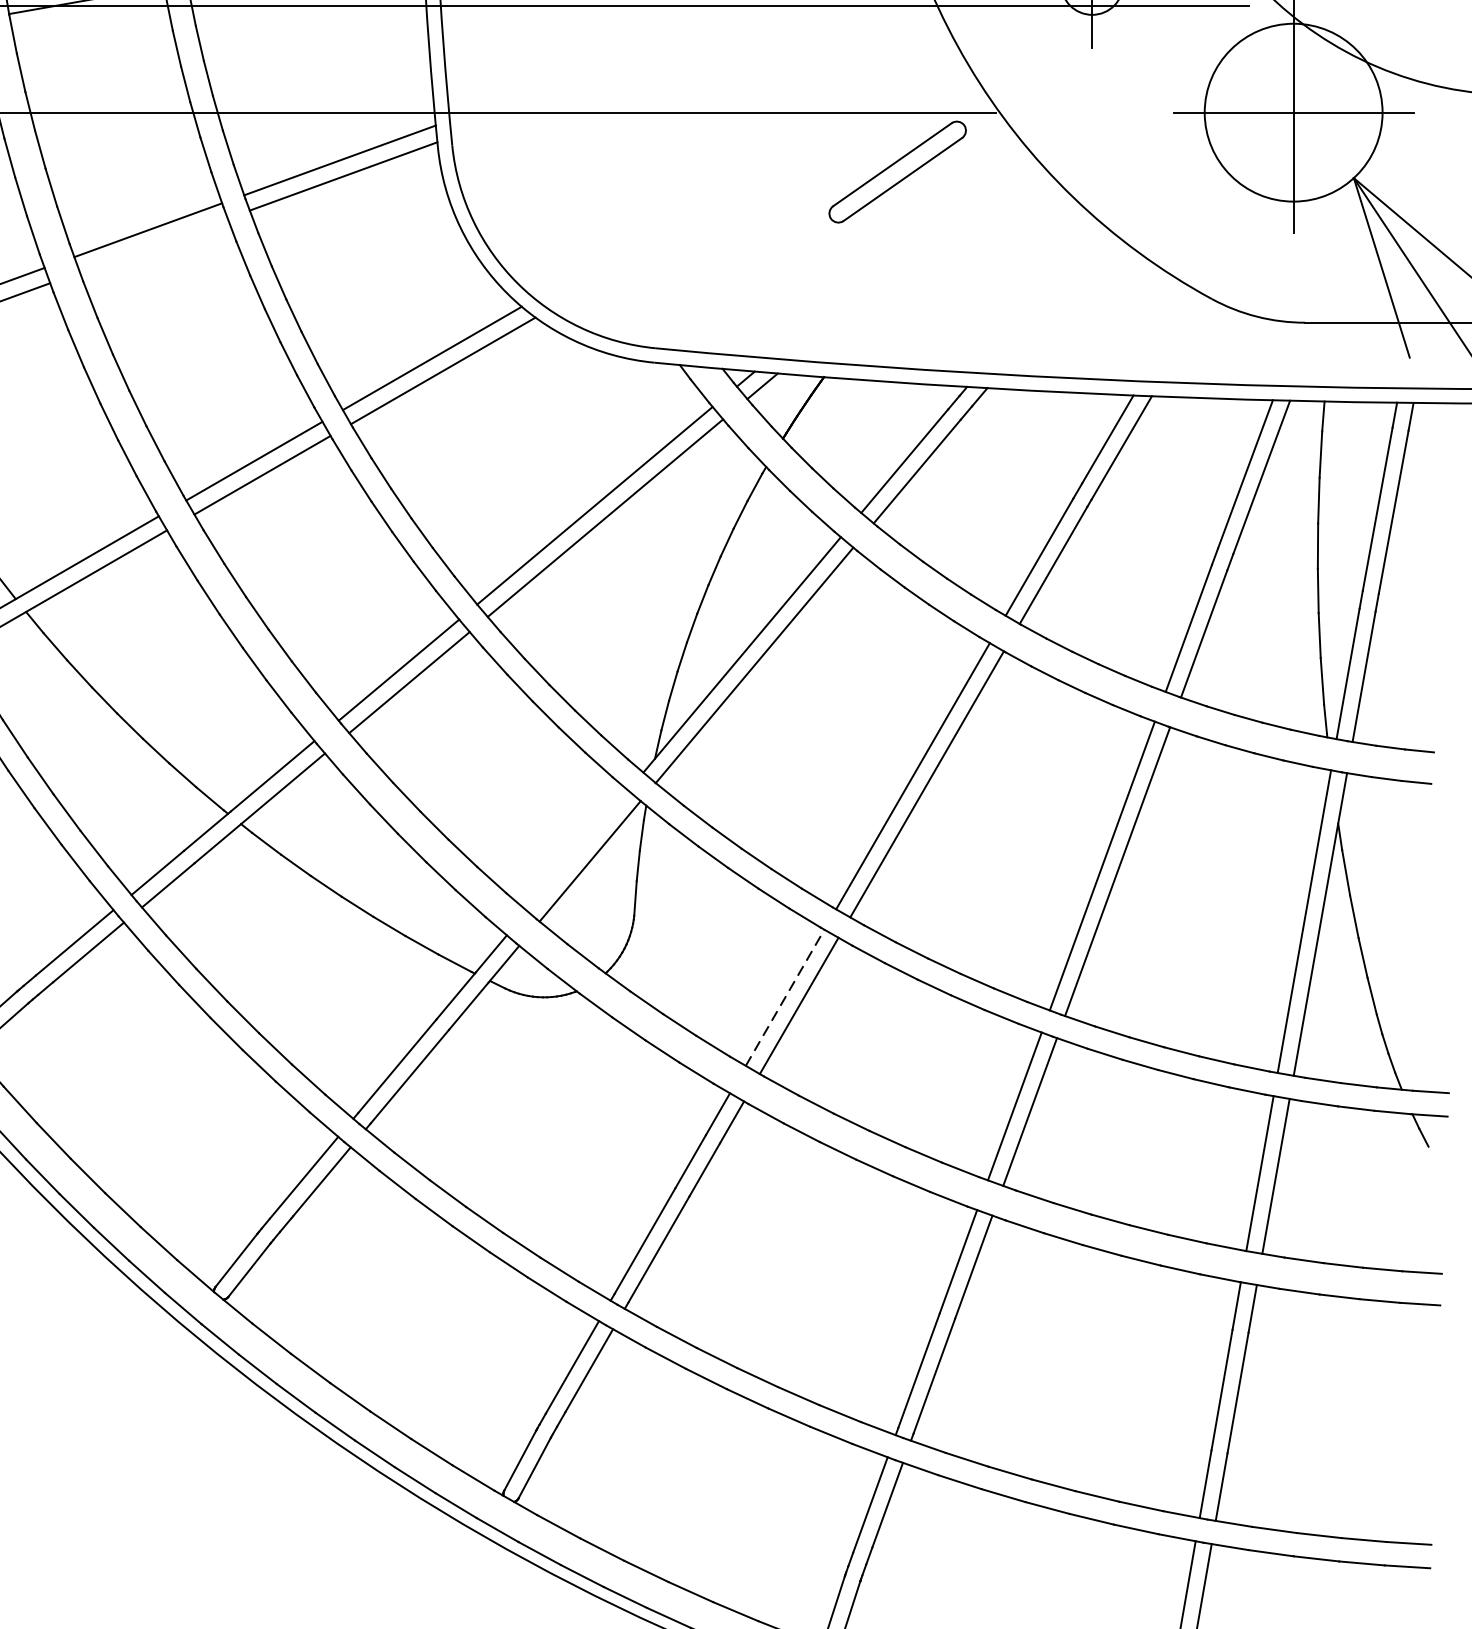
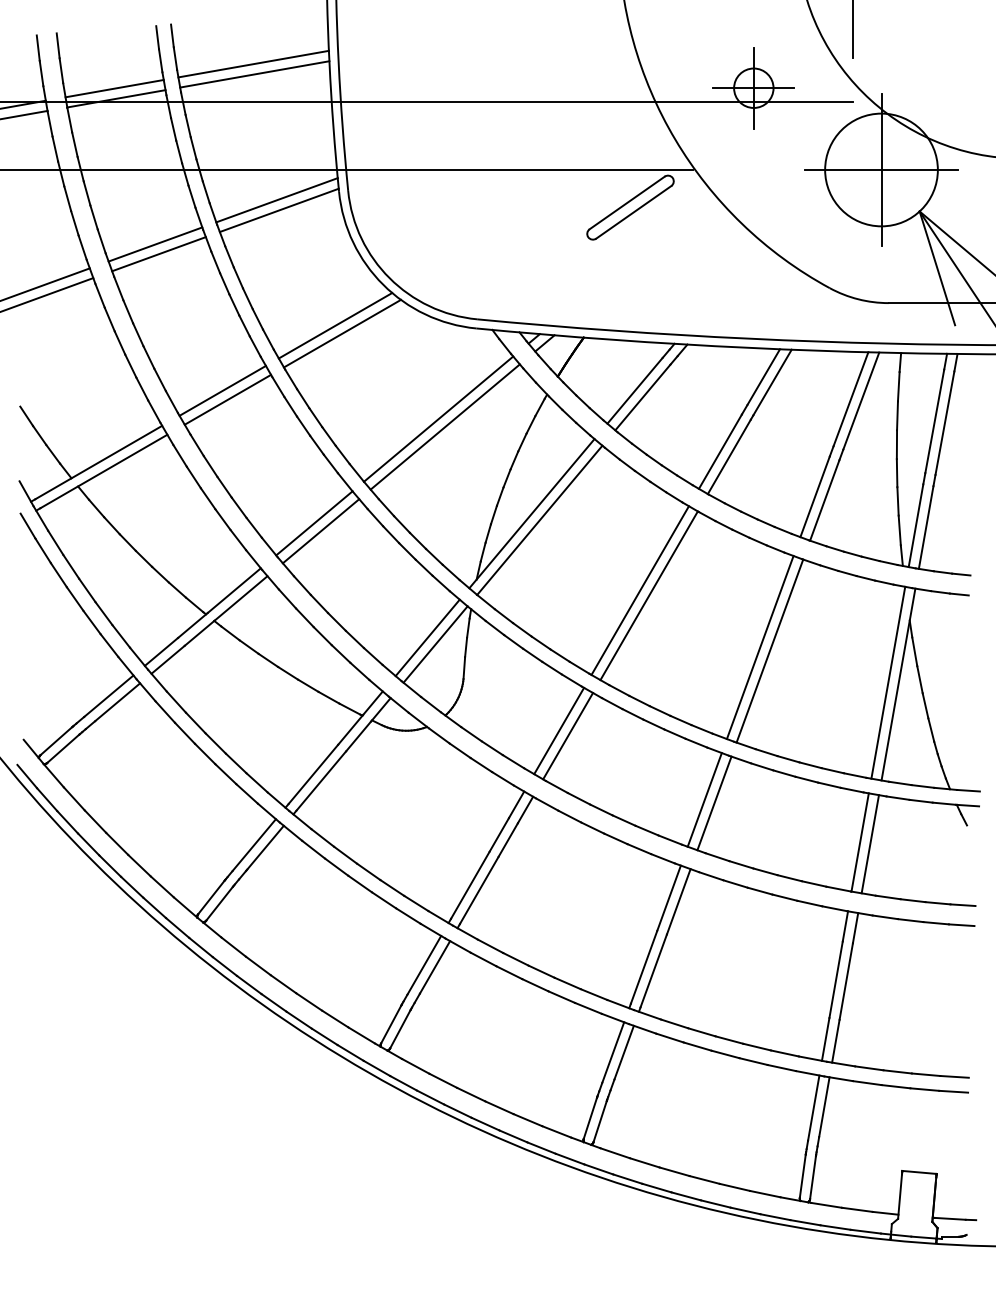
line: (153, 246) -> (158, 254), added
line: (577, 850) -> (427, 637), added
line: (785, 998) -> (559, 731), dashed -> solid

